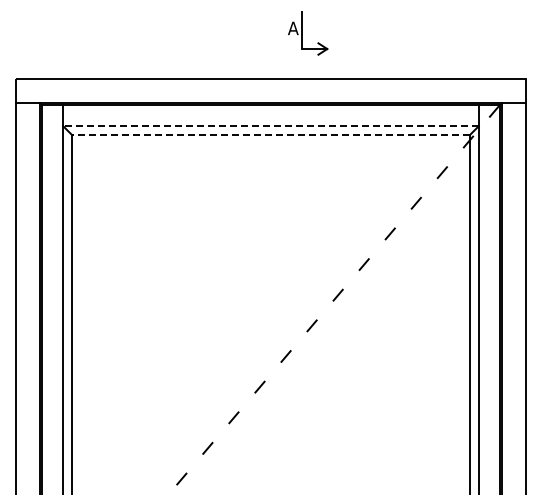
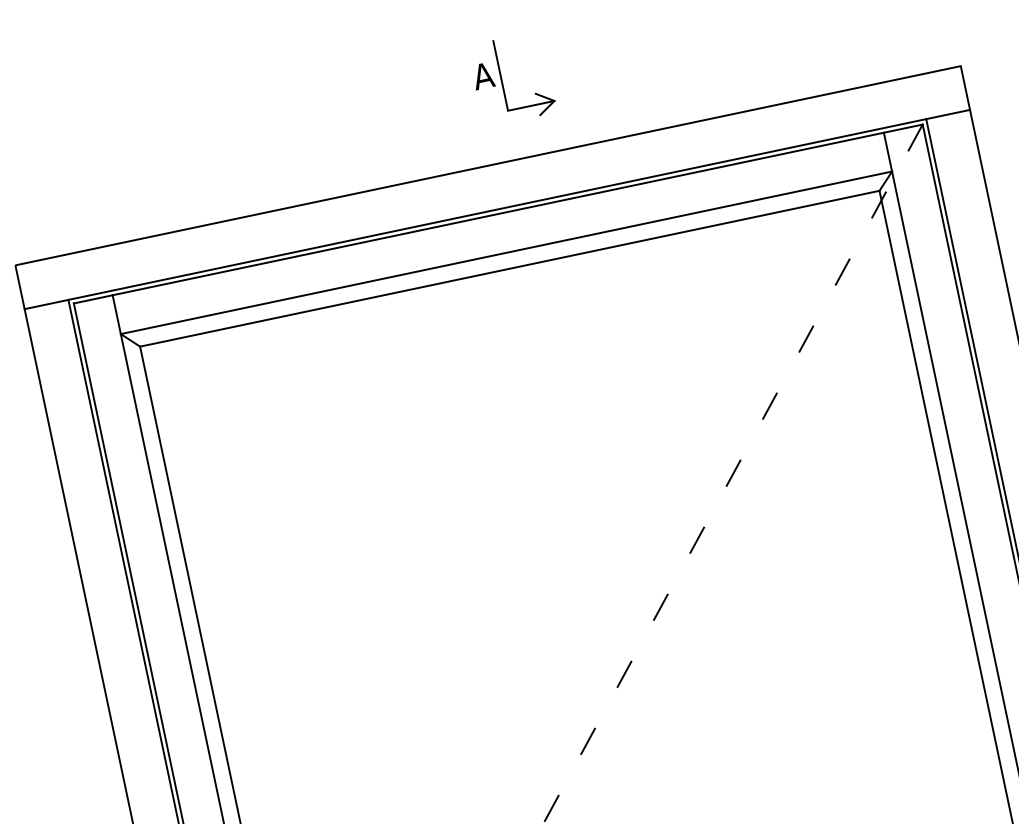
part: (308, 33) -> (513, 79), moved
line: (271, 126) -> (507, 253), dashed -> solid
line: (270, 134) -> (508, 268), dashed -> solid

